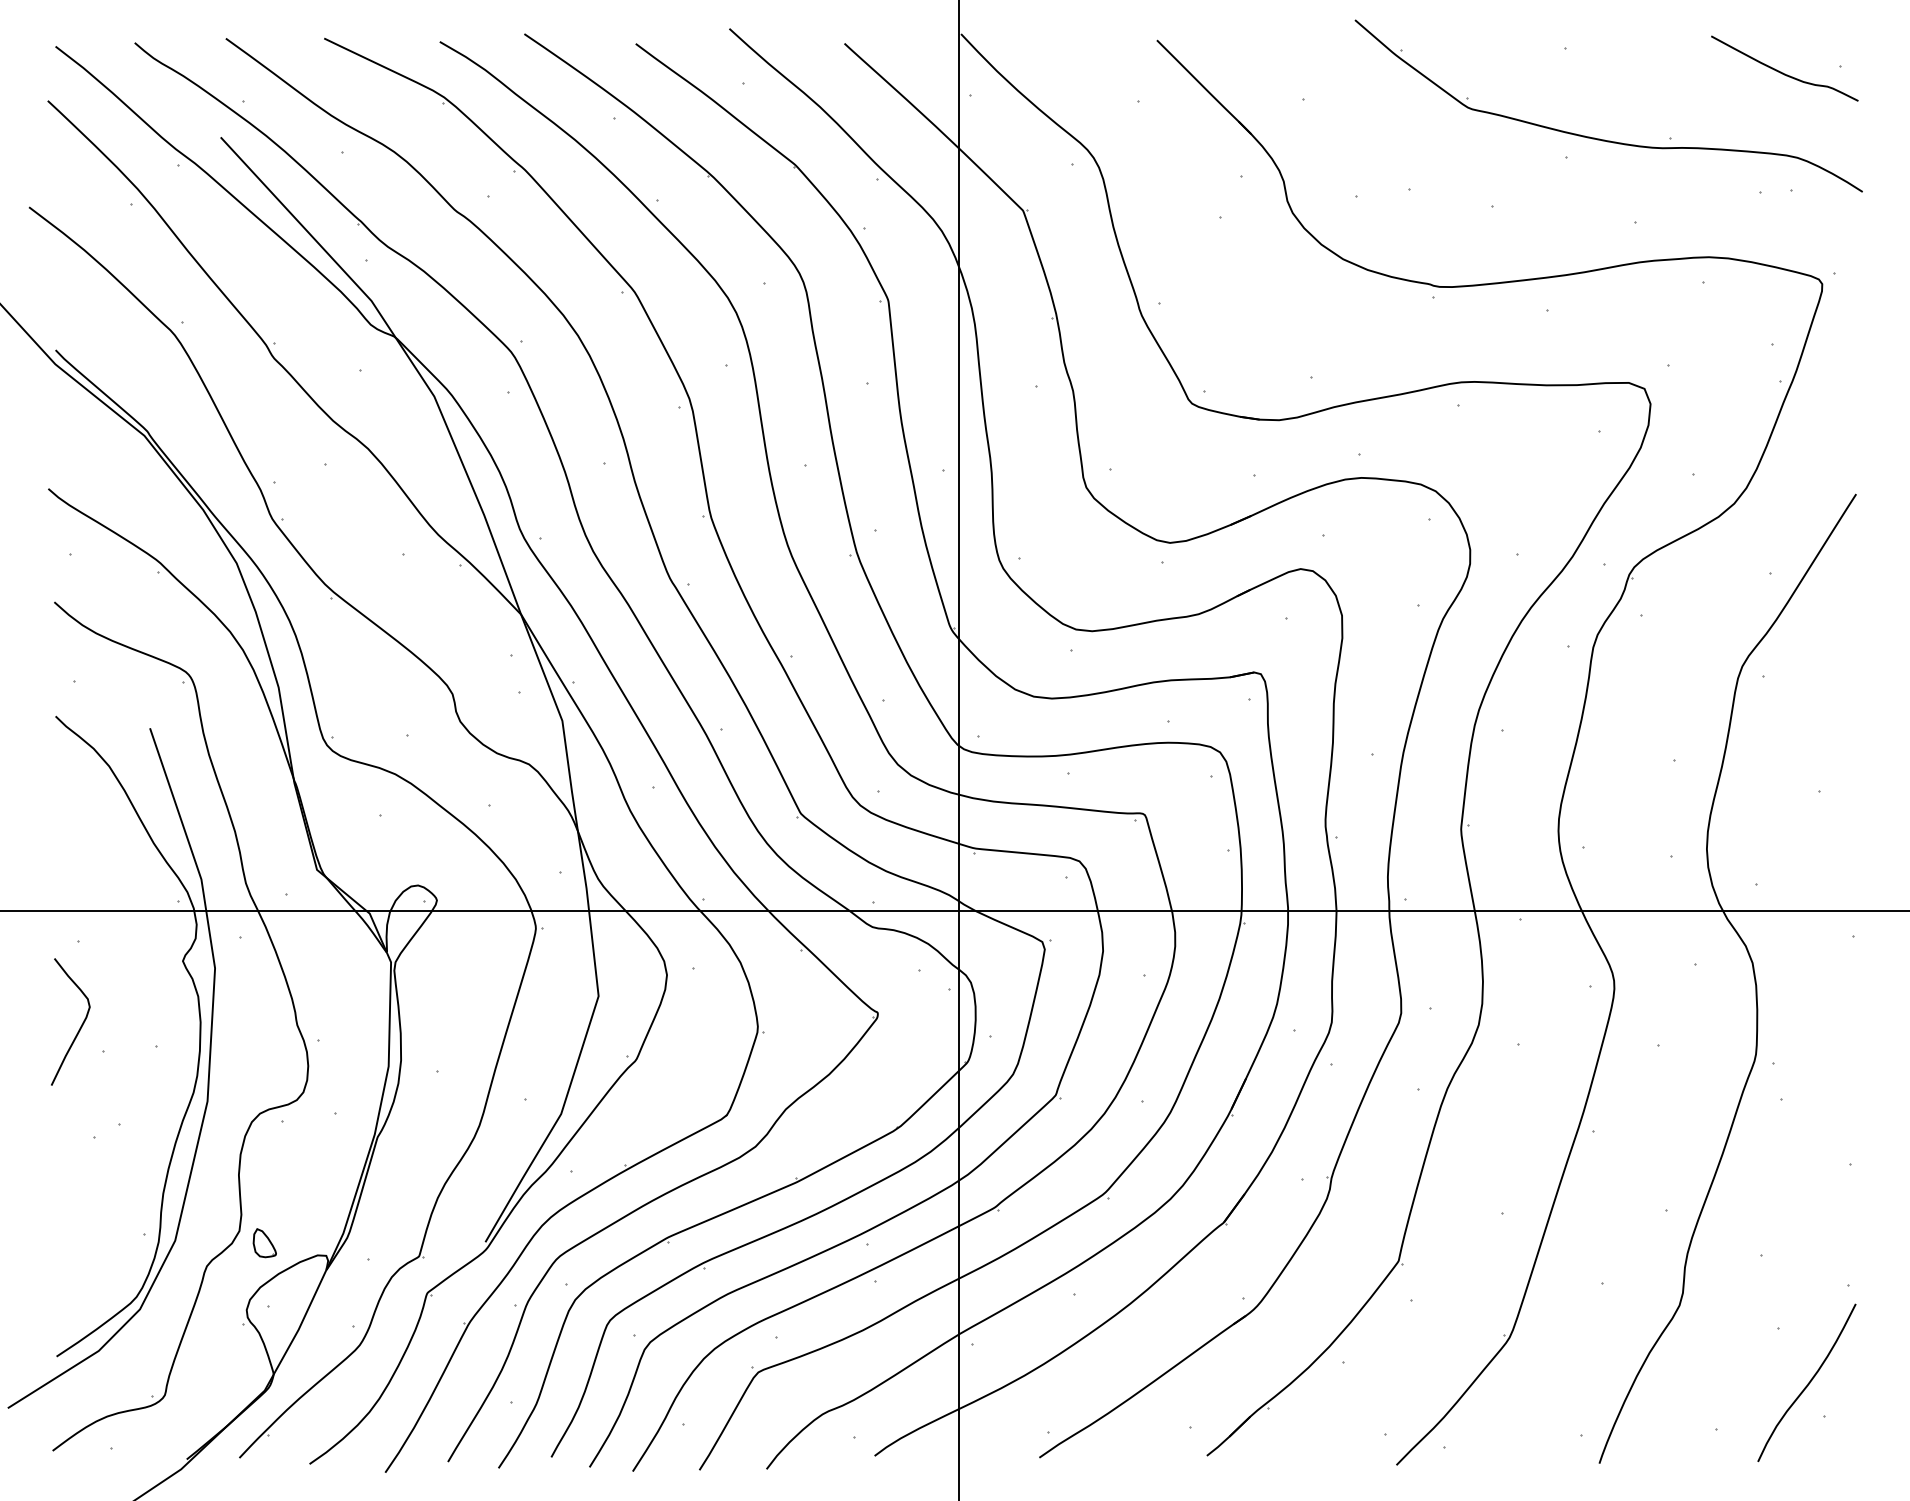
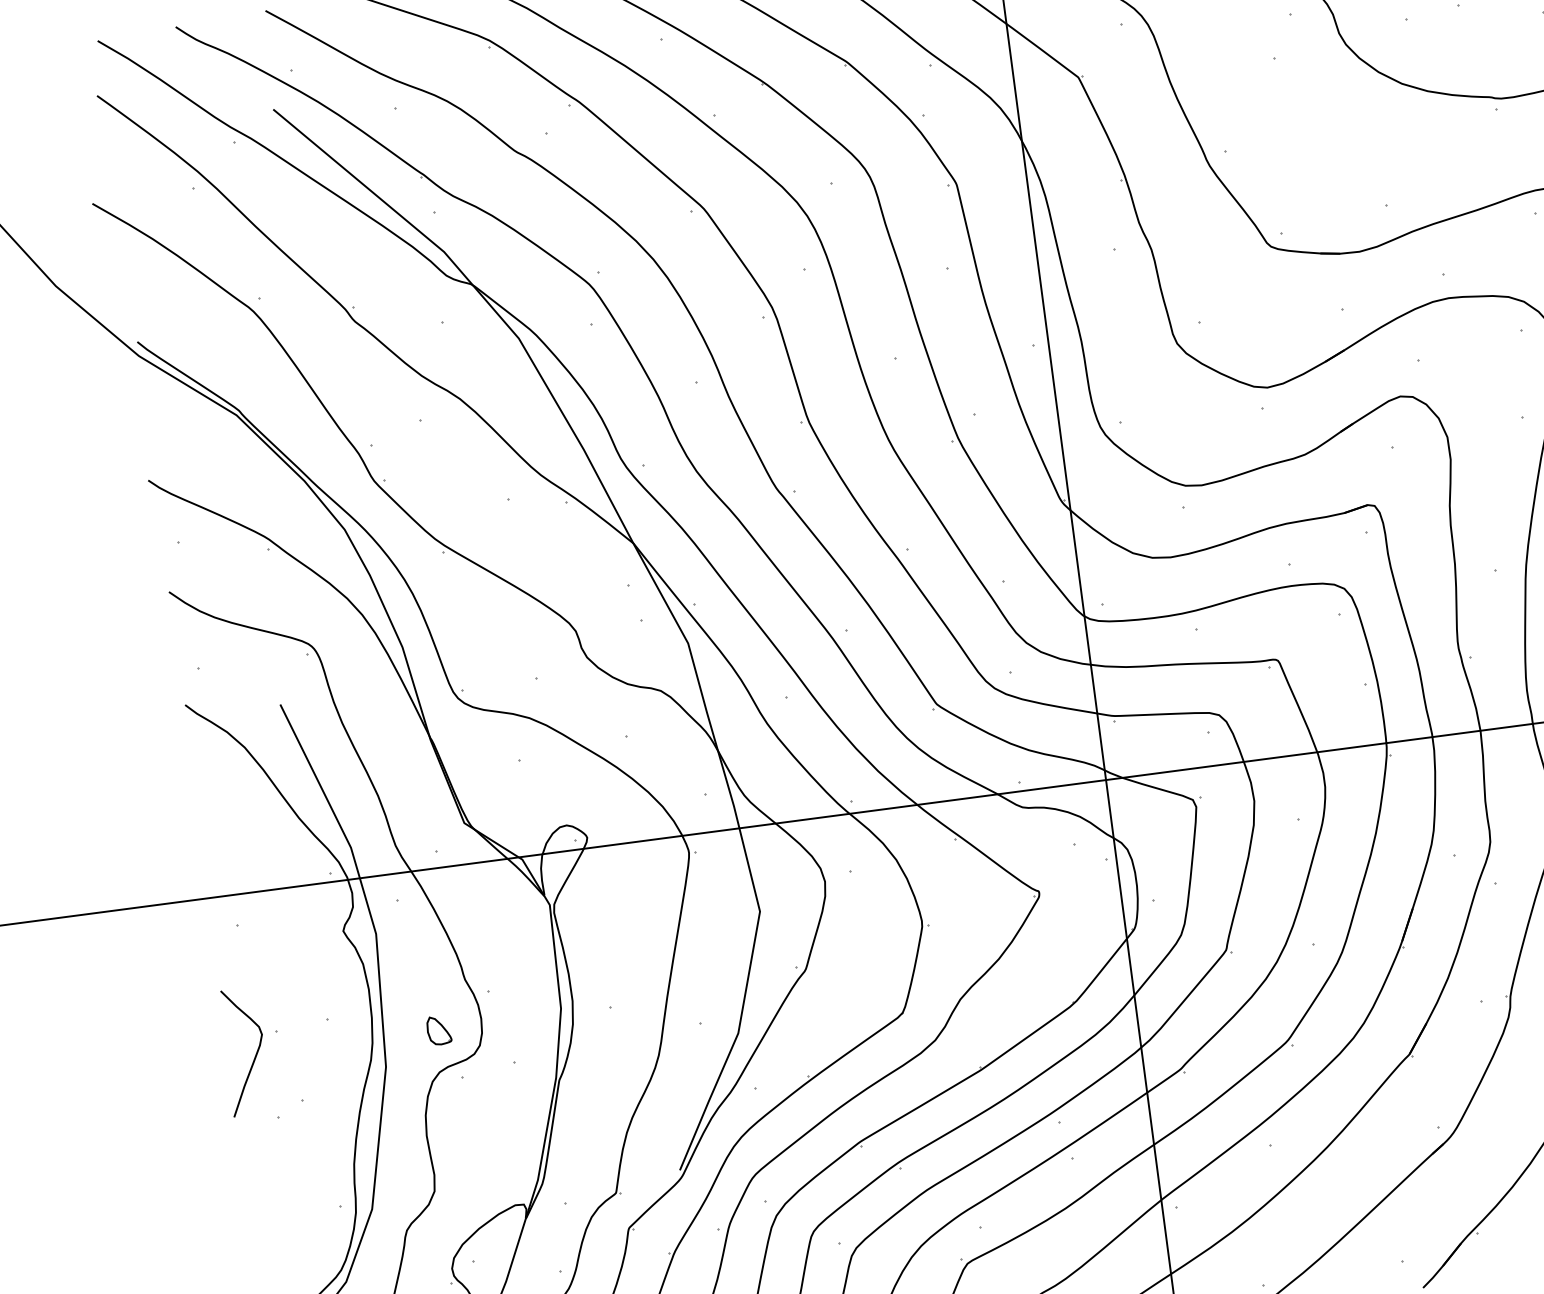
curve: (80, 1026) -> (255, 1055), moved
part: (264, 1243) -> (438, 1030), moved

